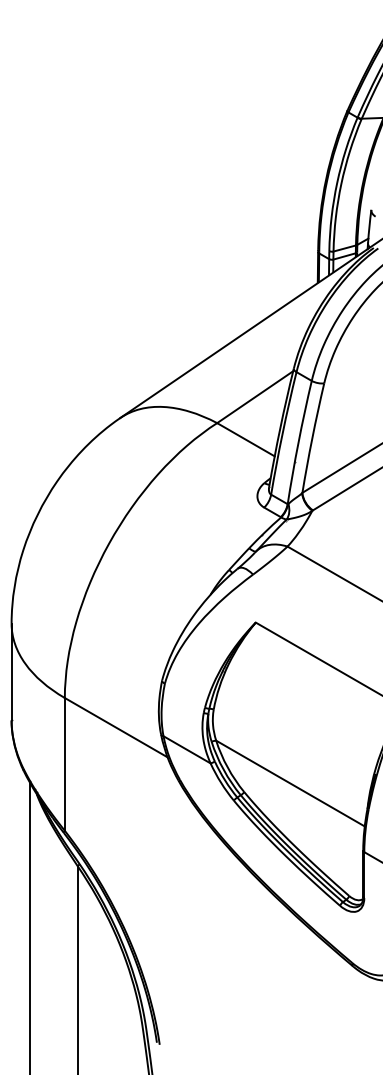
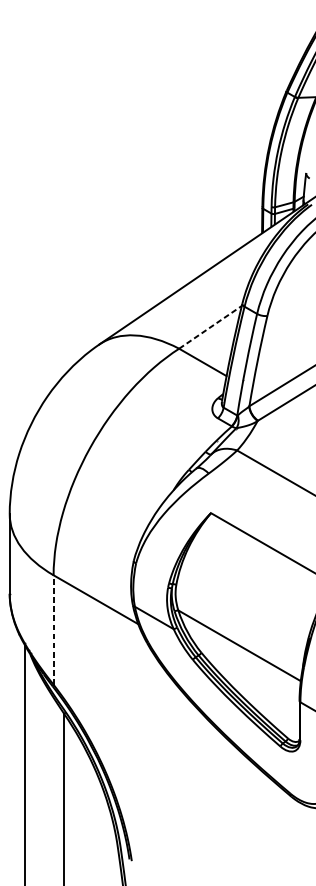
line: (255, 396) -> (210, 326), solid -> dashed
line: (64, 763) -> (53, 629), solid -> dashed

